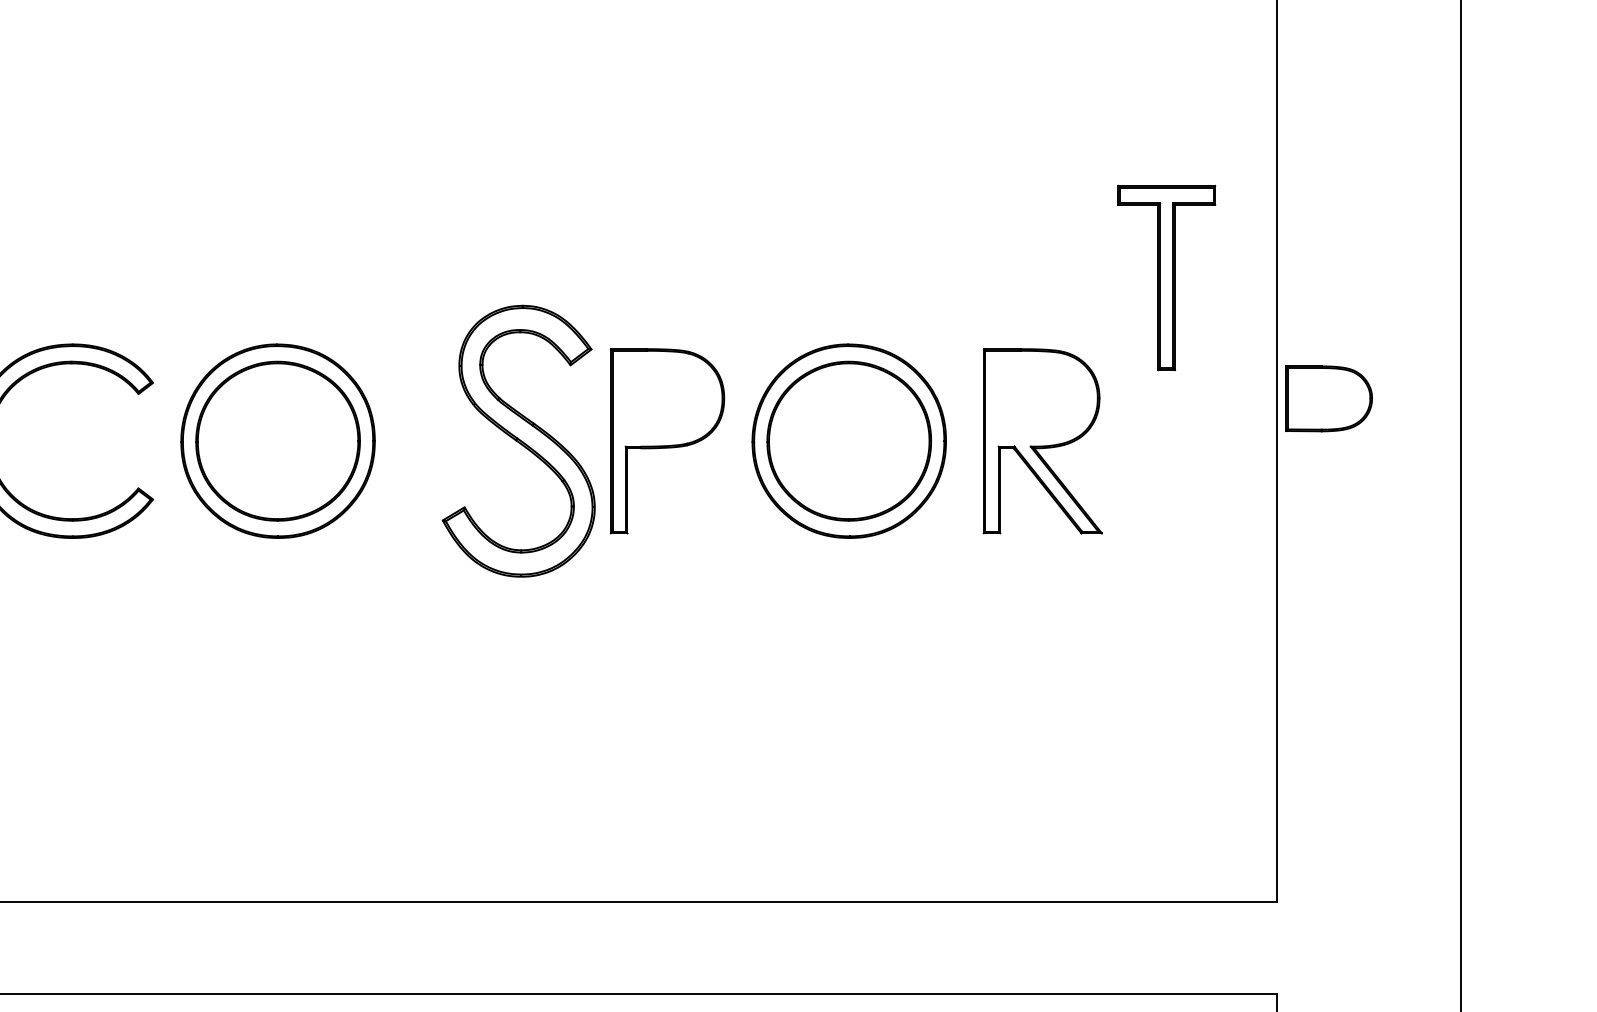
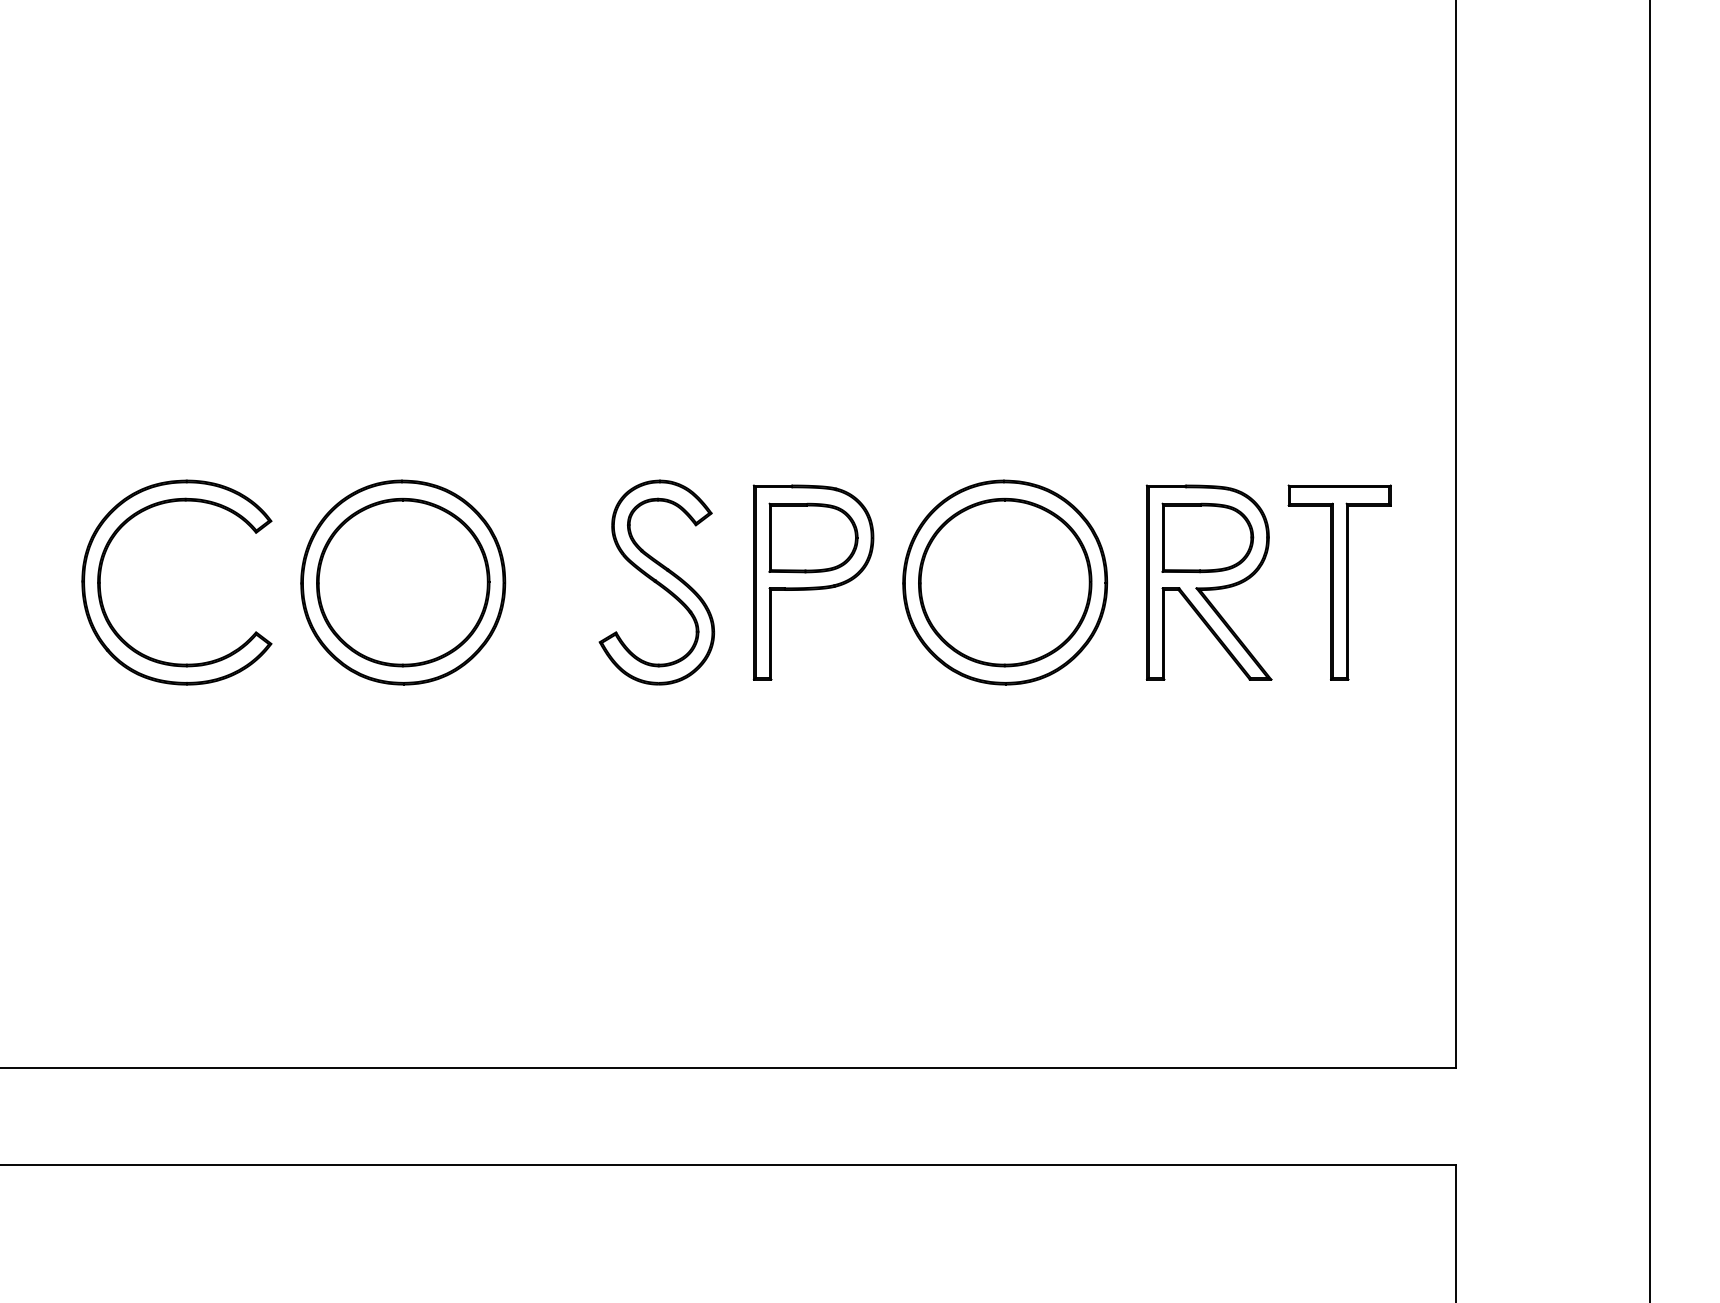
part: (1166, 277) -> (1339, 582), moved
part: (667, 398) -> (813, 537), added
part: (1328, 398) -> (1207, 537), moved
part: (518, 441) -> (656, 582), size x0.71

